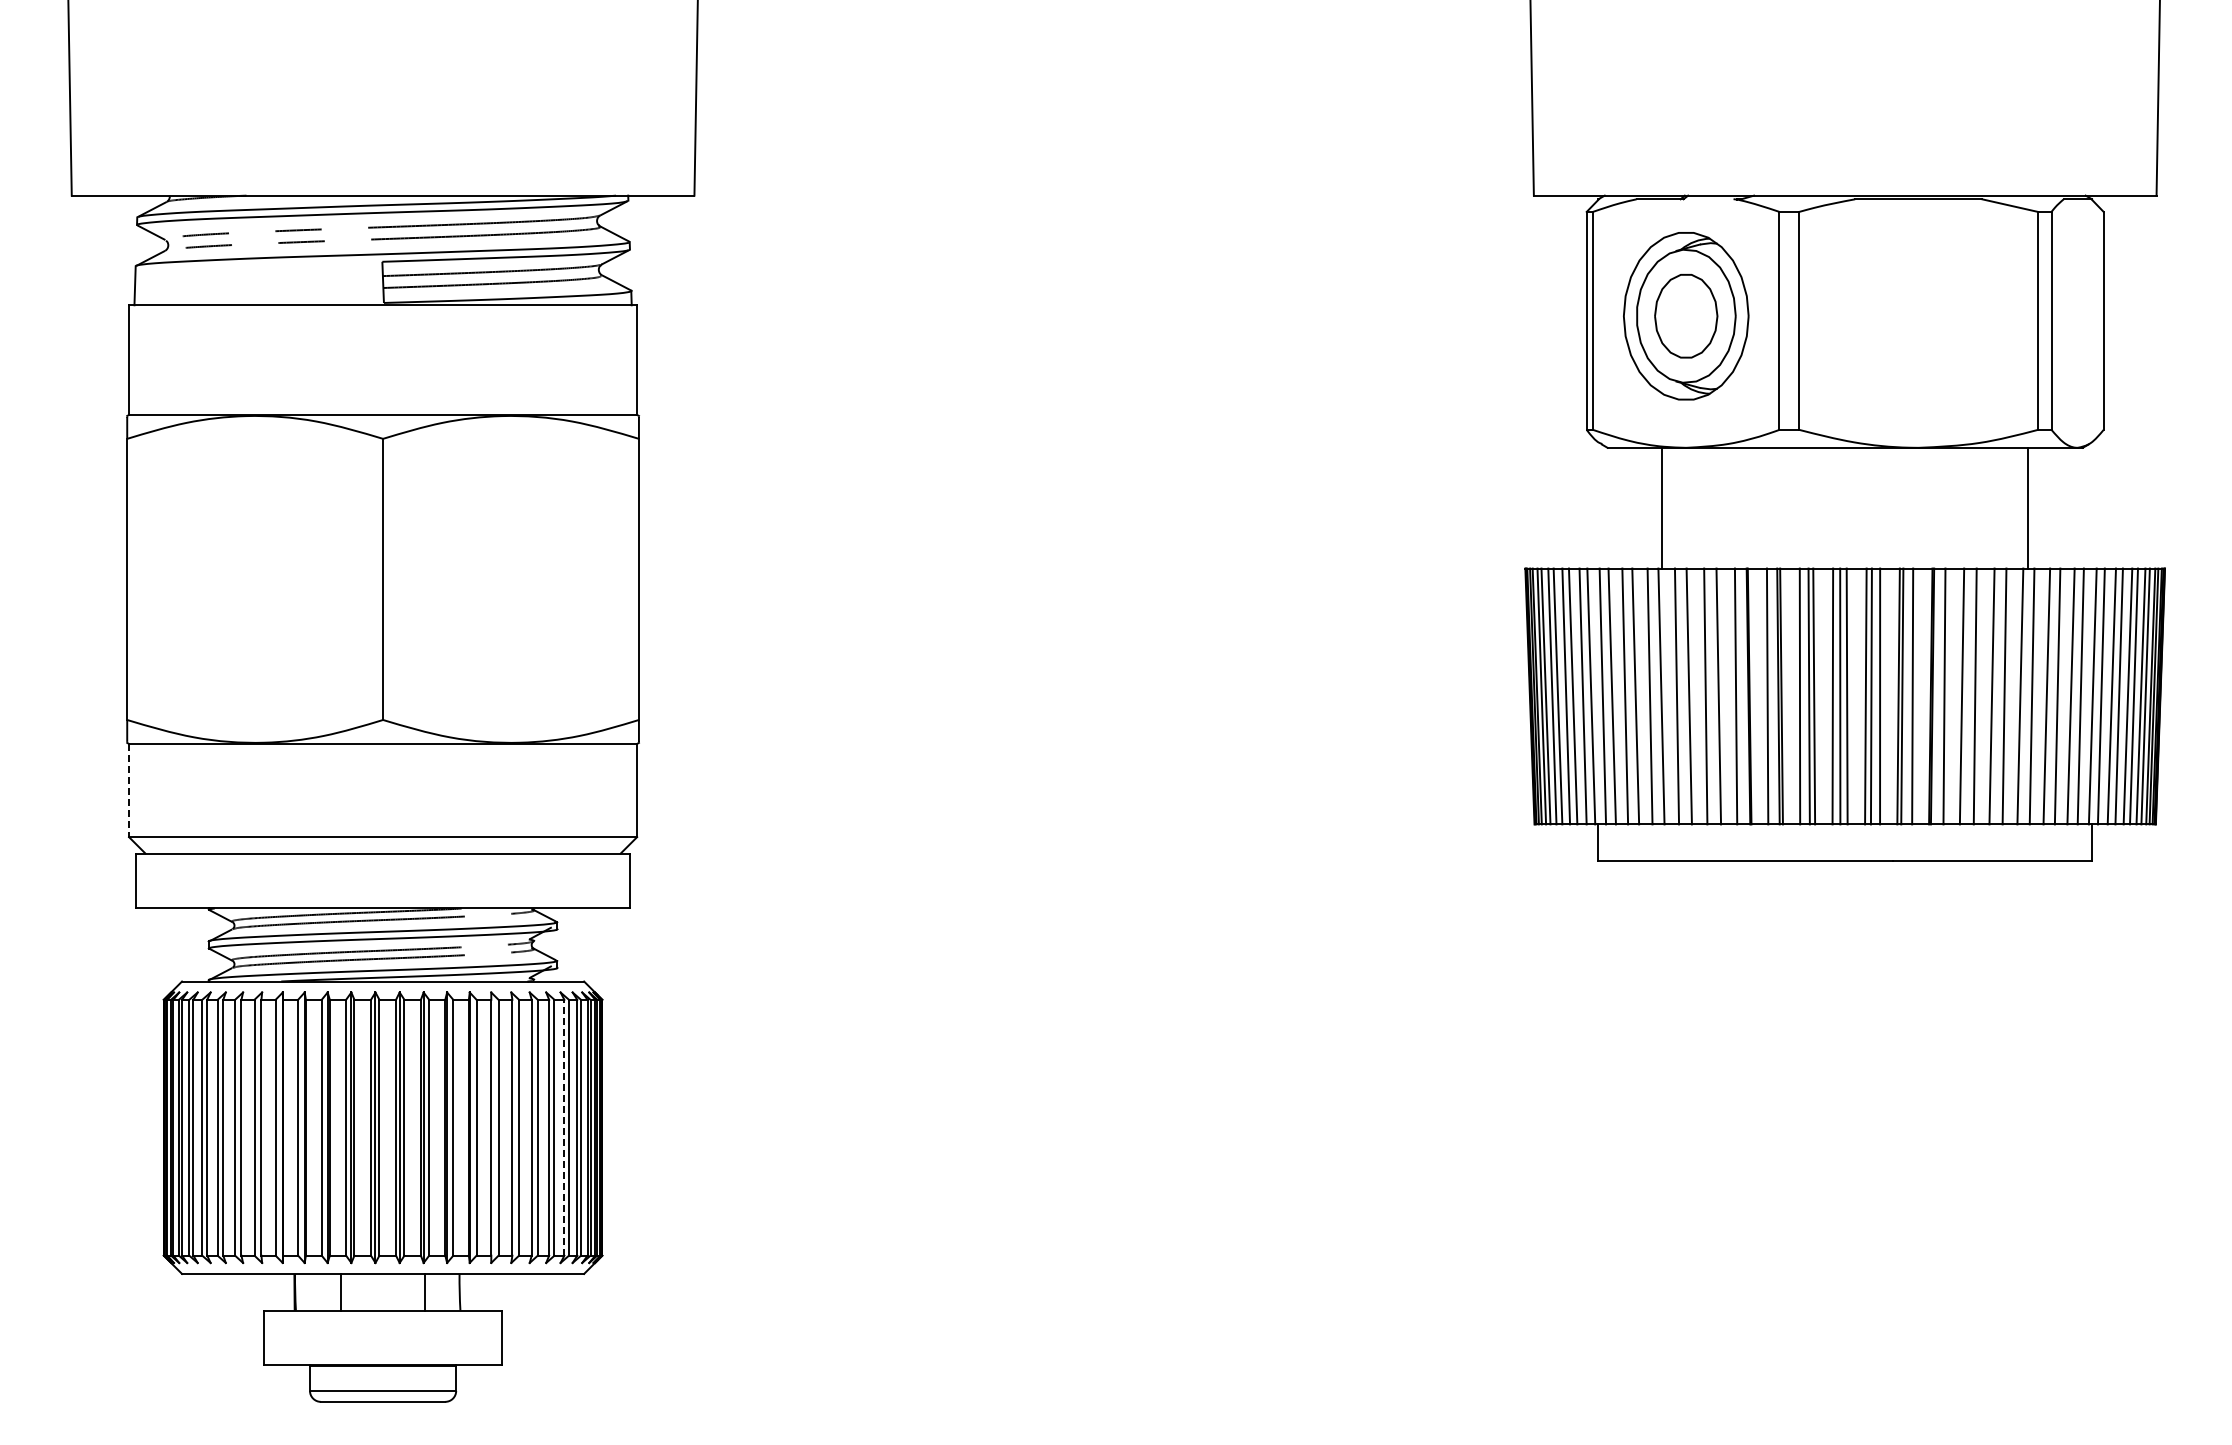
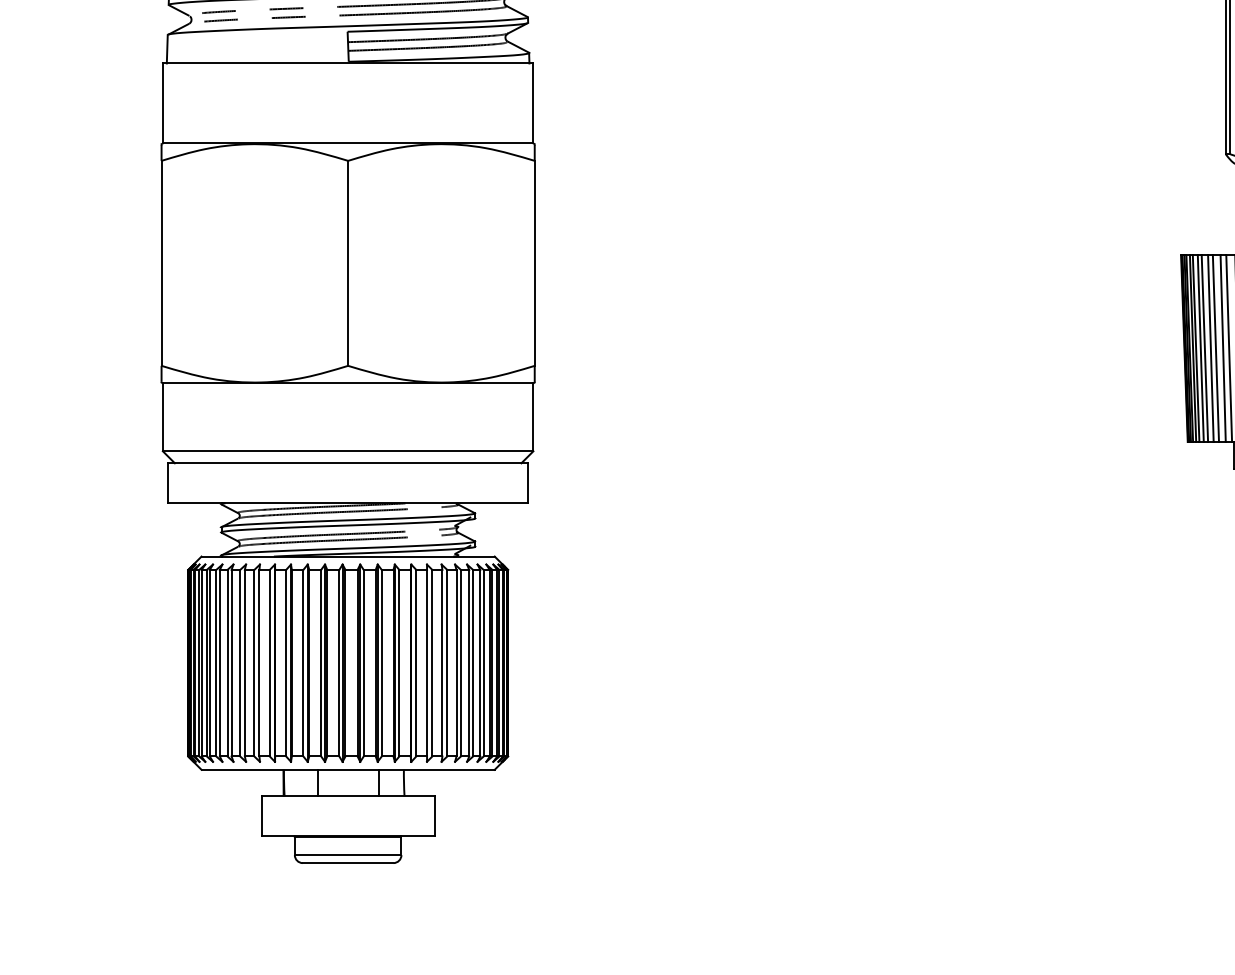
line: (129, 790) -> (163, 417), dashed -> solid
line: (564, 1127) -> (480, 663), dashed -> solid

